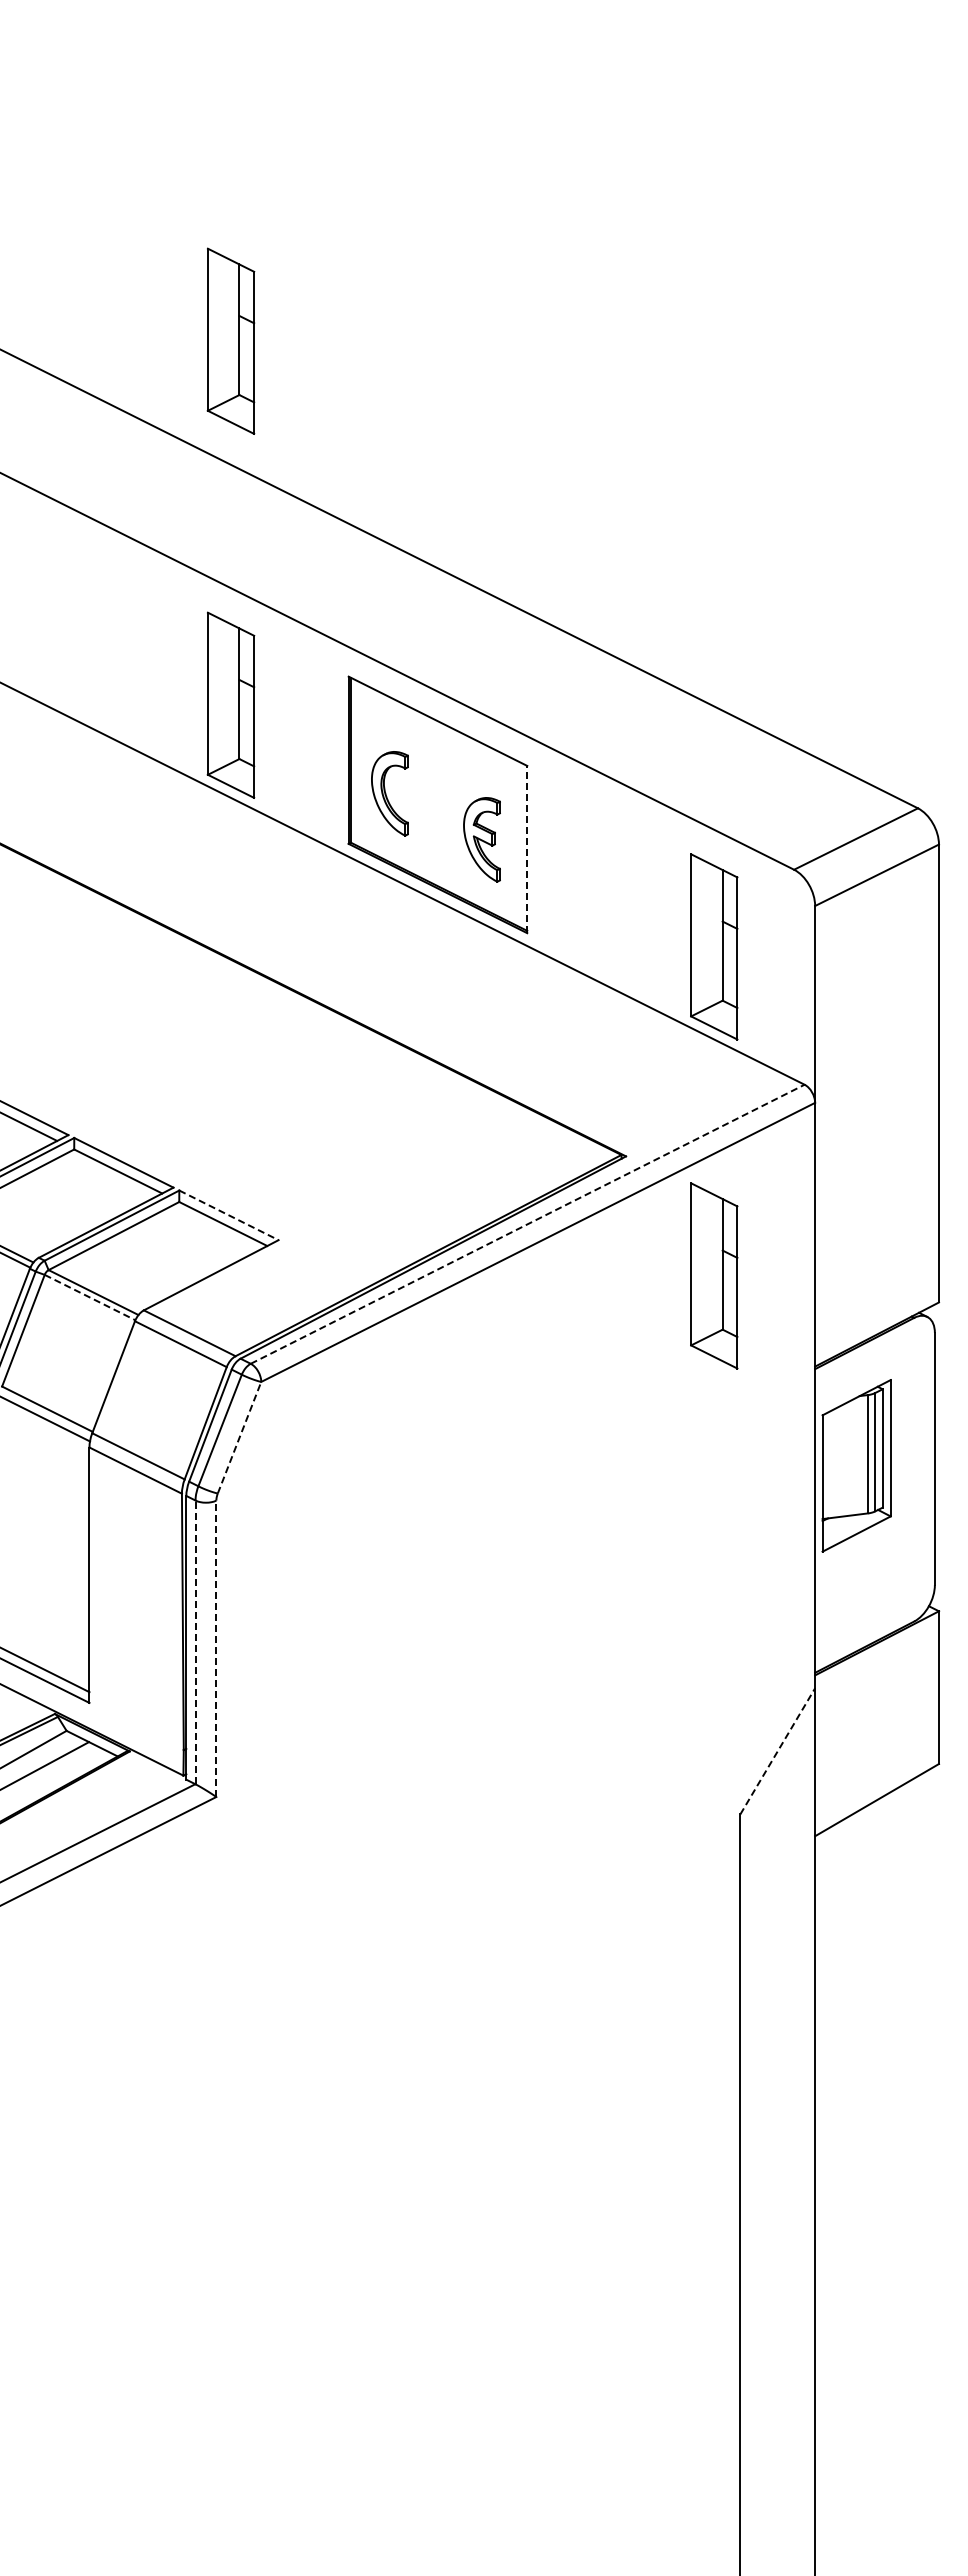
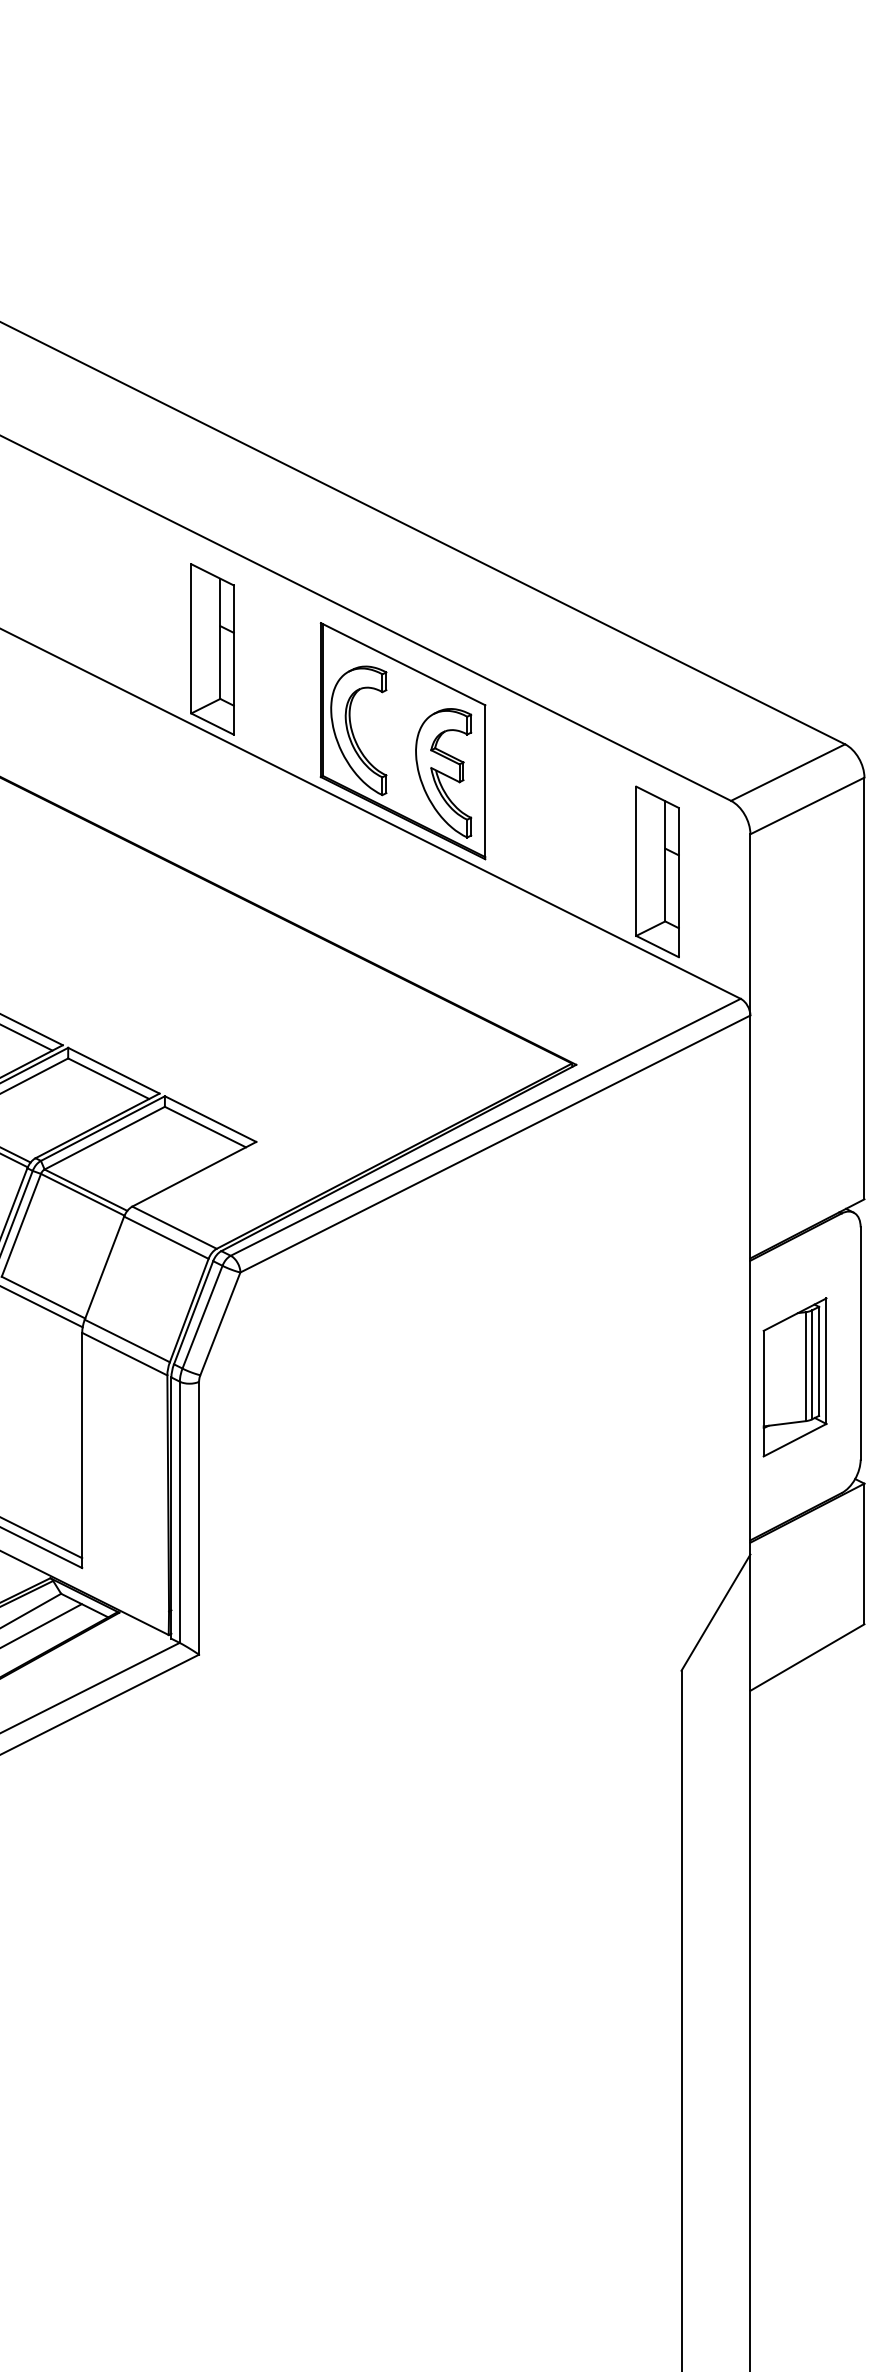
part: (230, 340) -> (212, 313), removed
part: (389, 793) -> (358, 730), size x1.67
part: (481, 839) -> (443, 773), size x1.67
line: (527, 849) -> (485, 782), dashed -> solid
line: (229, 1215) -> (211, 1119), dashed -> solid
line: (528, 1224) -> (486, 1127), dashed -> solid
part: (714, 1275) -> (657, 1174), removed
line: (90, 1297) -> (83, 1194), dashed -> solid
line: (239, 1437) -> (220, 1323), dashed -> solid
part: (856, 1465) -> (794, 1377), moved
line: (195, 1642) -> (179, 1512), dashed -> solid
line: (216, 1648) -> (199, 1517), dashed -> solid
line: (777, 1750) -> (715, 1611), dashed -> solid

